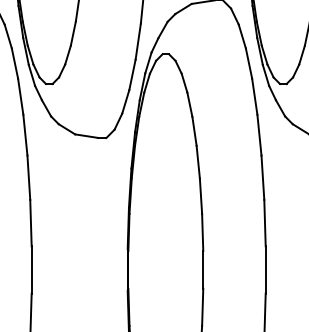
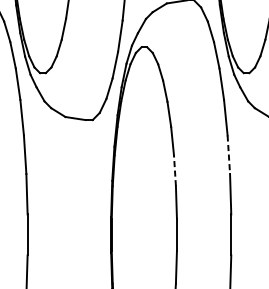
line: (262, 178) -> (228, 155), solid -> dashed
line: (201, 196) -> (175, 171), solid -> dashed

